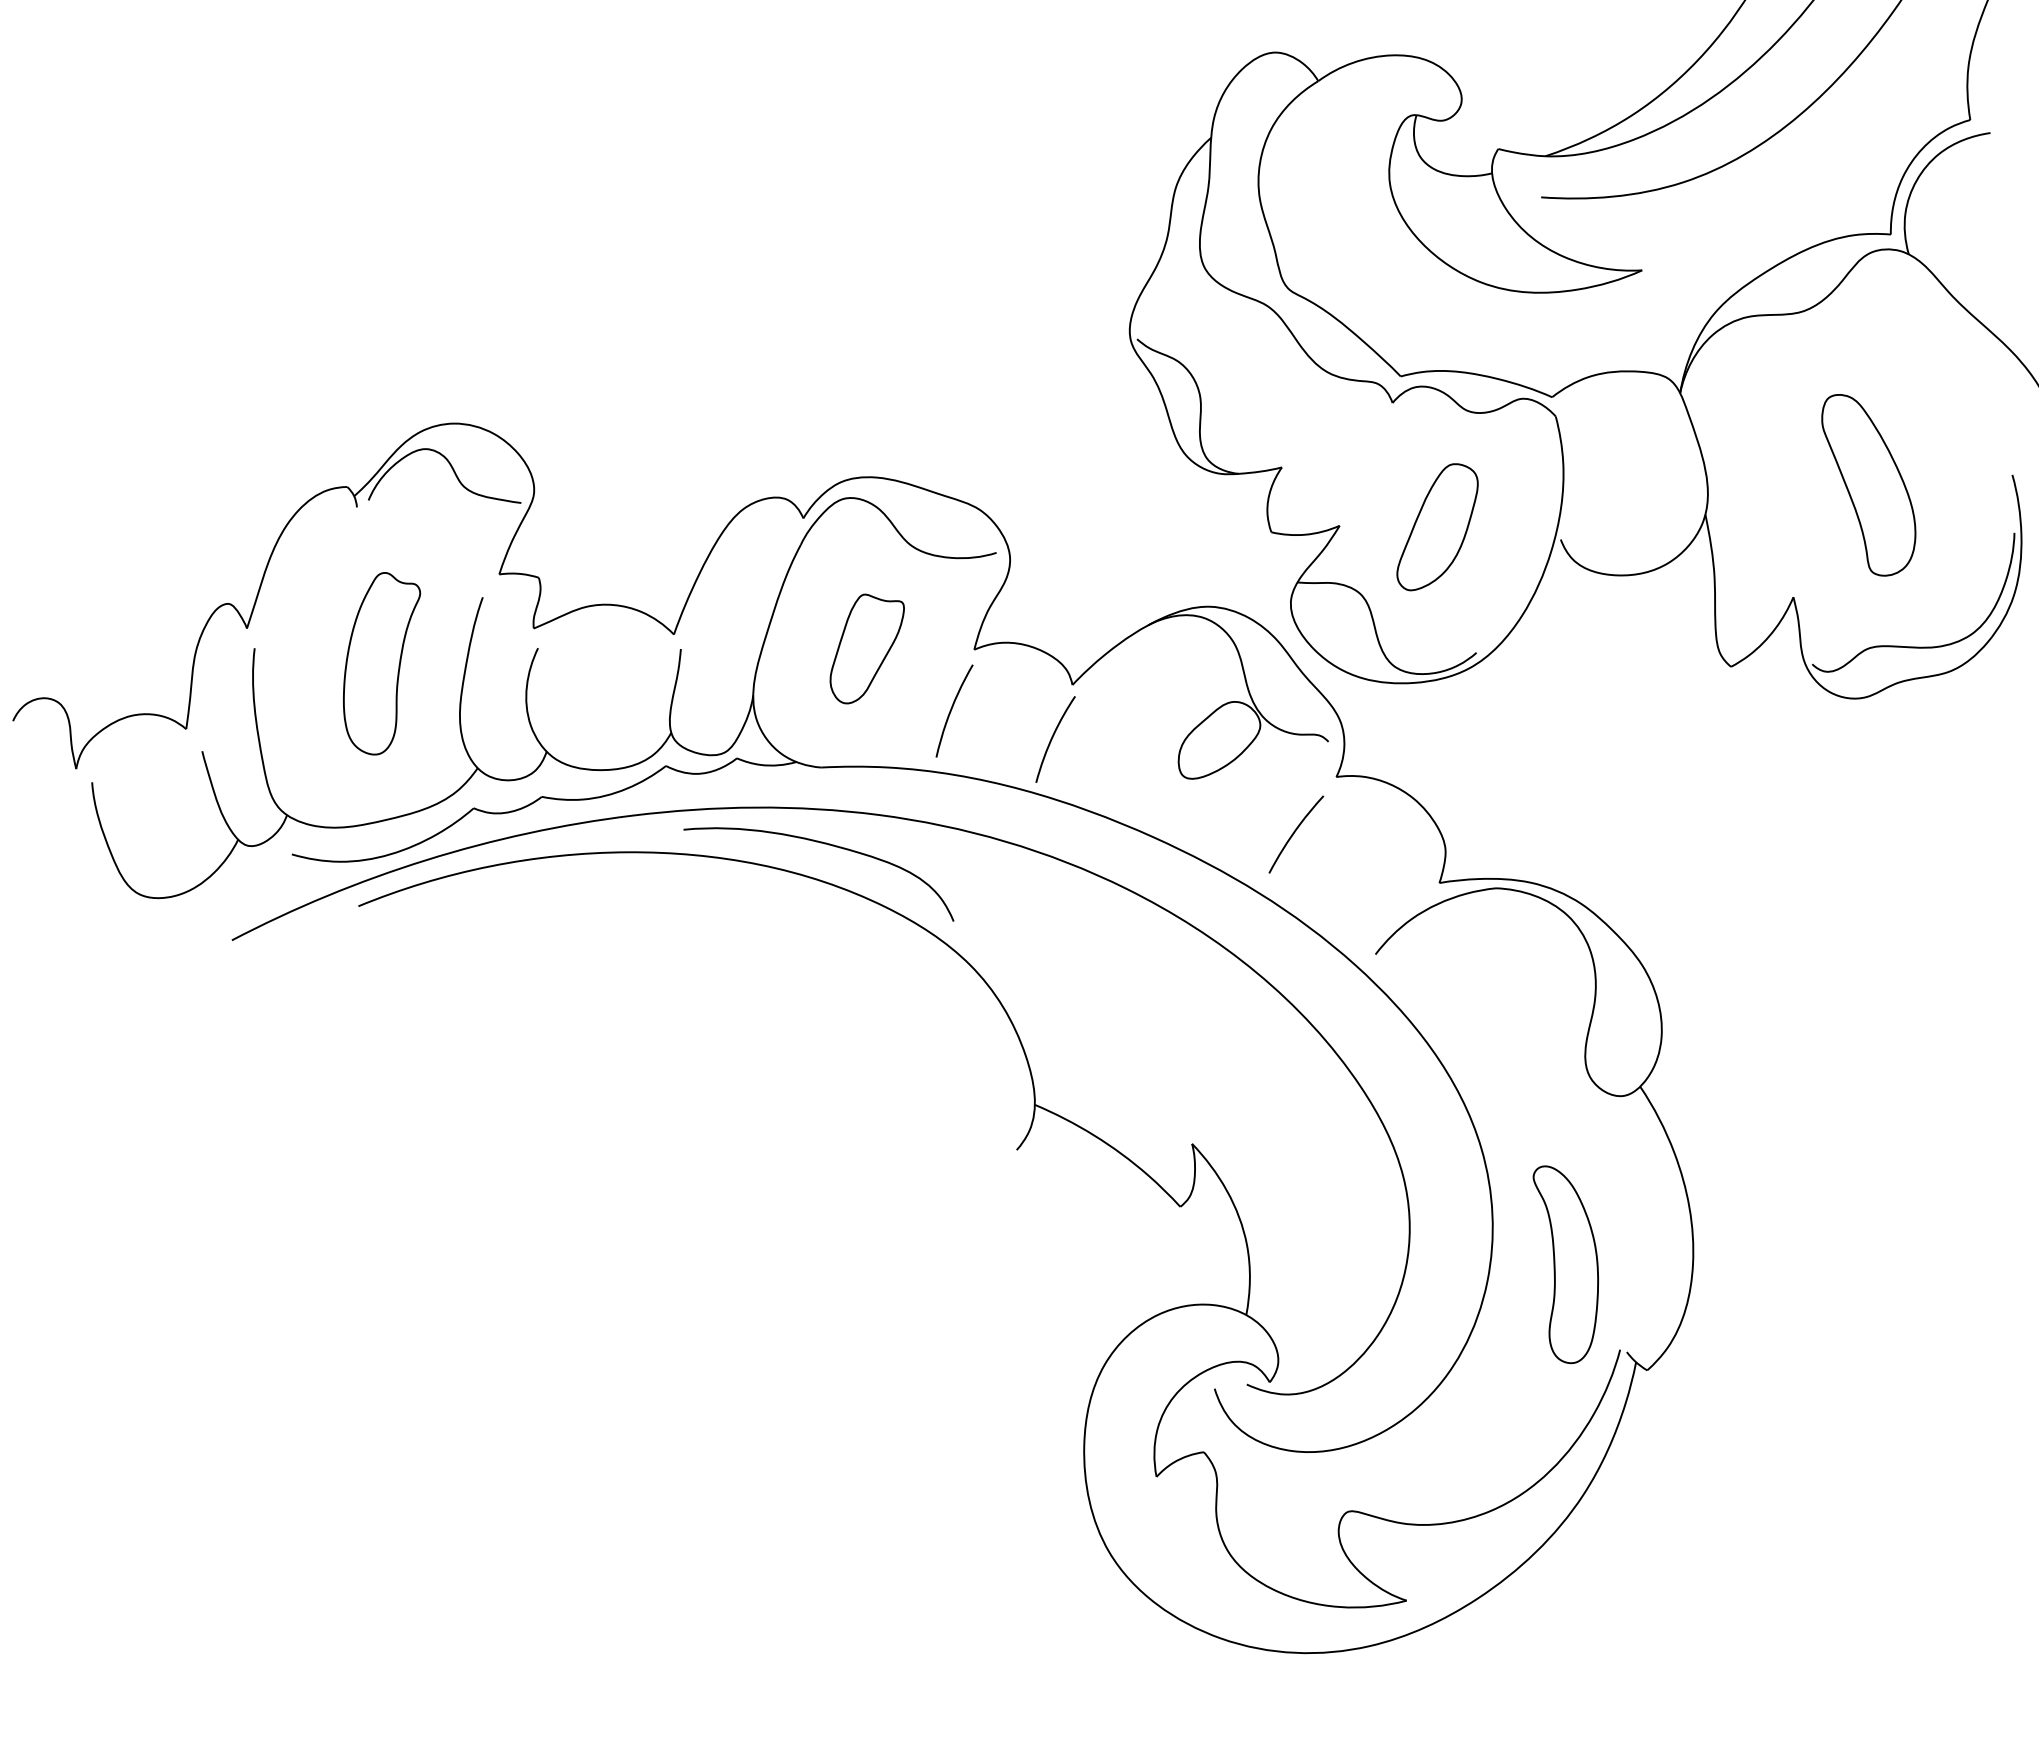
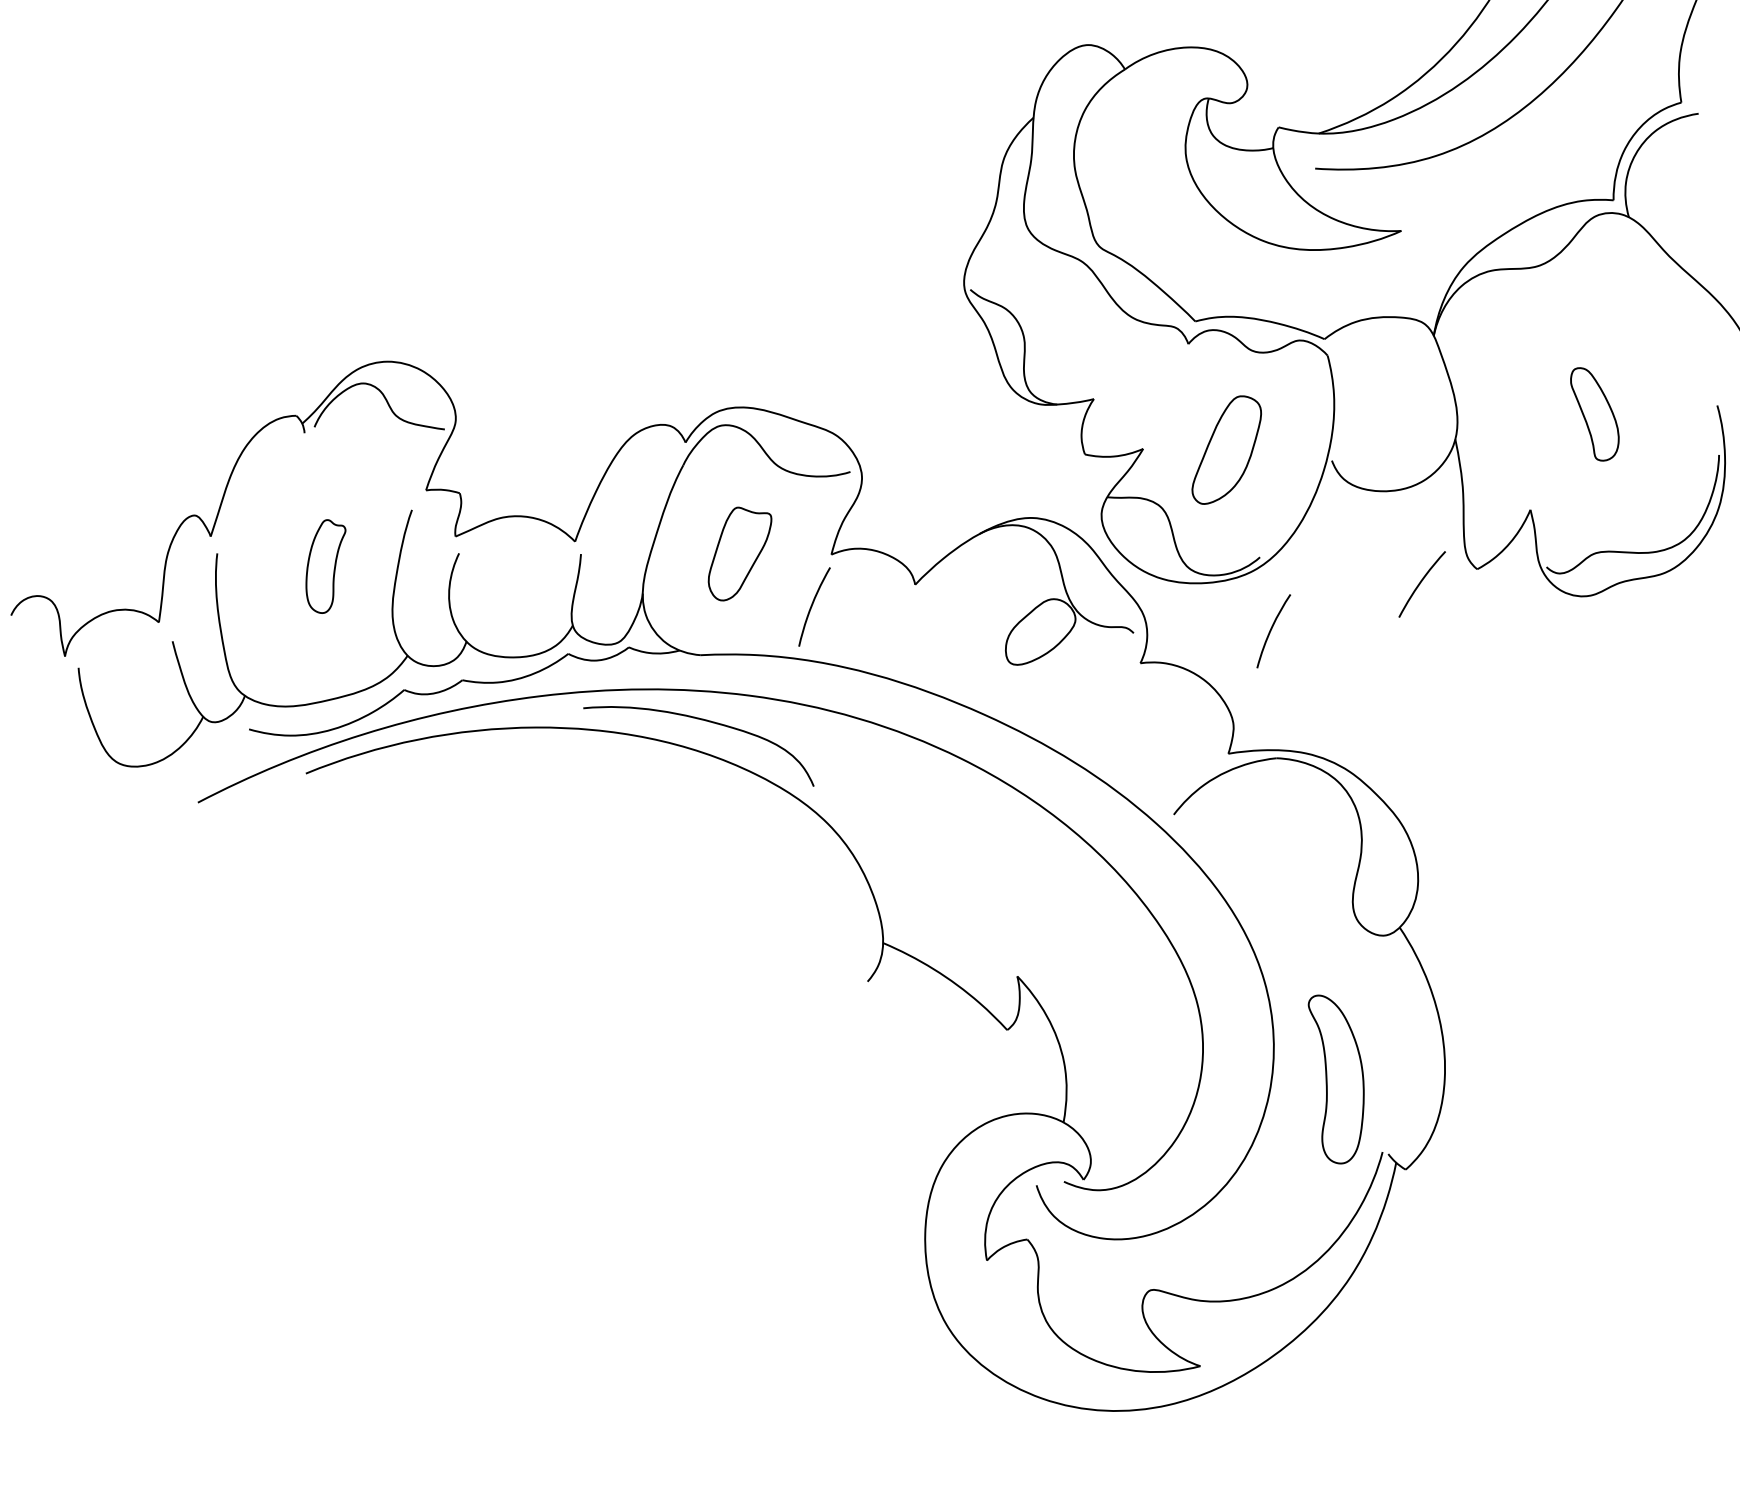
part: (1868, 485) -> (1594, 414), size x0.6
part: (381, 663) -> (325, 566), size x0.6
curve: (1052, 739) -> (1271, 631), moved
curve: (1294, 834) -> (1420, 584), moved

